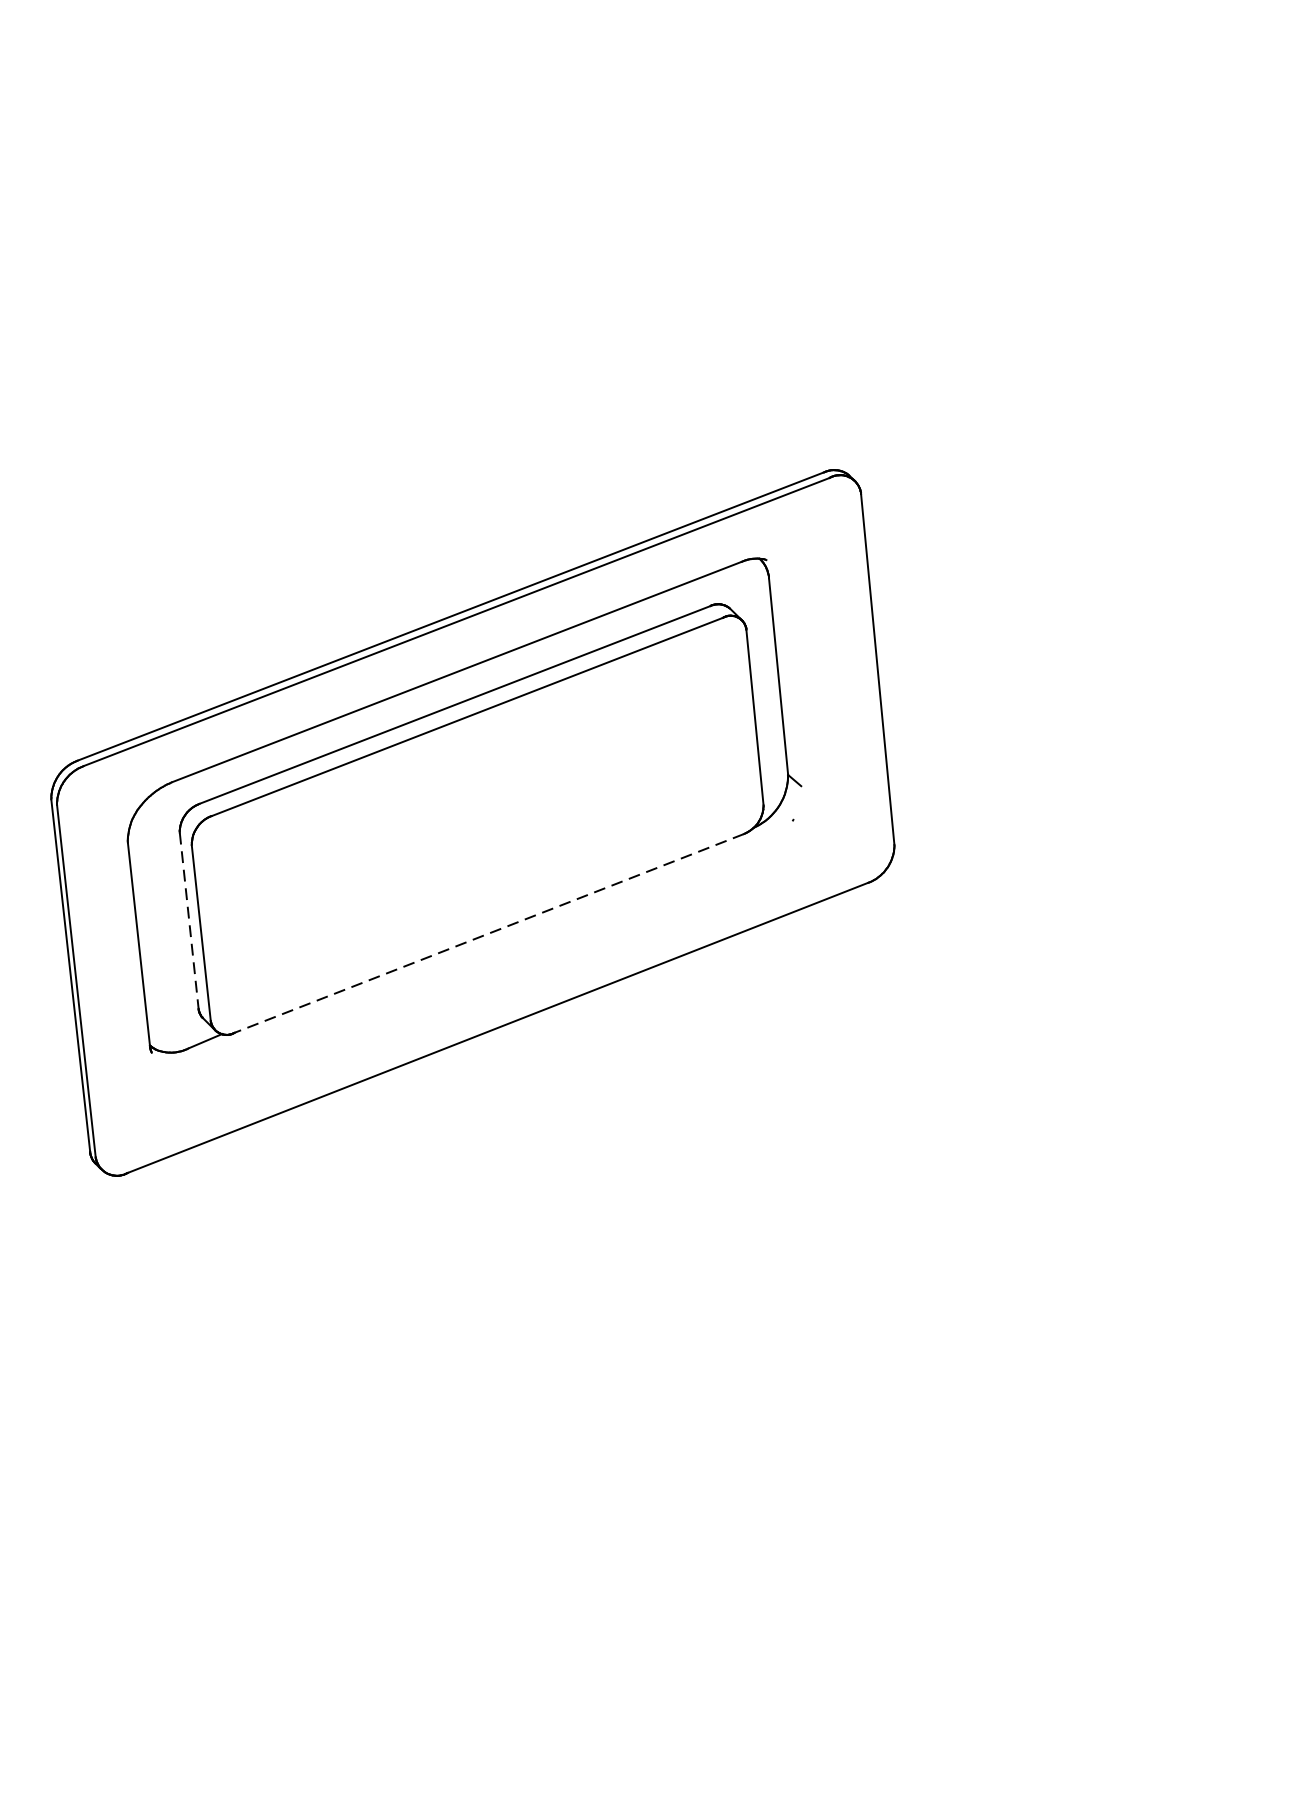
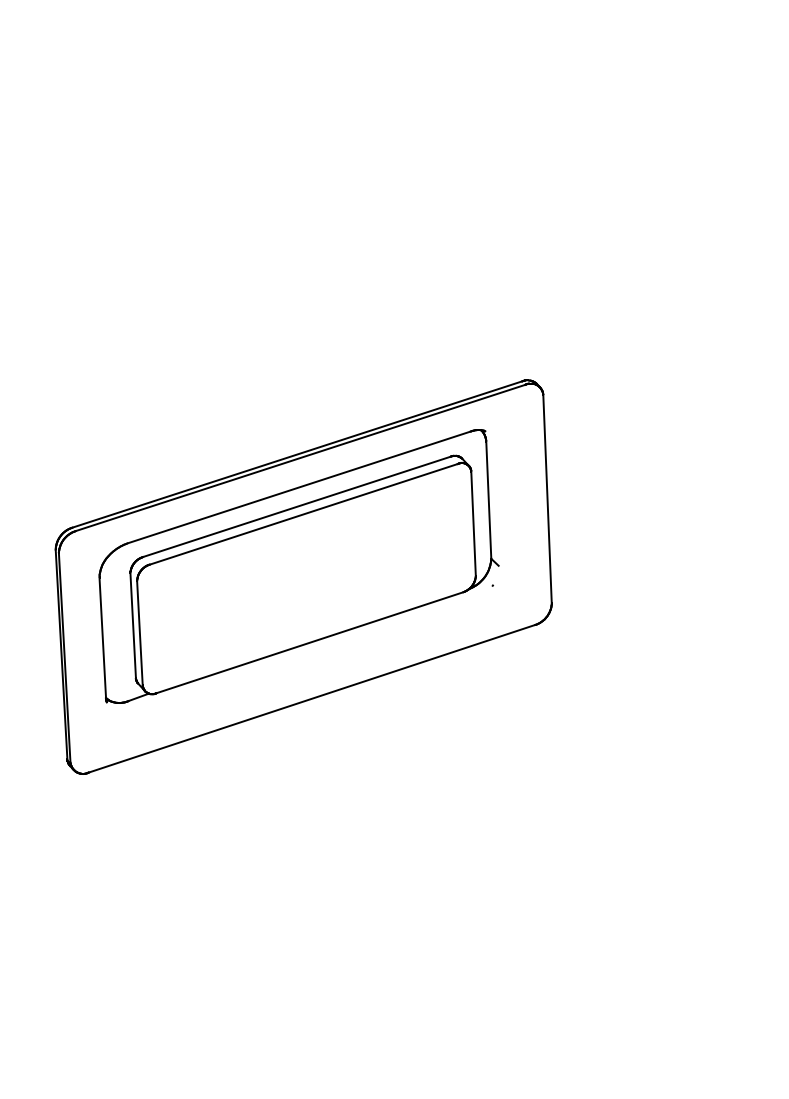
line: (189, 922) -> (133, 626), dashed -> solid
line: (488, 933) -> (309, 642), dashed -> solid

